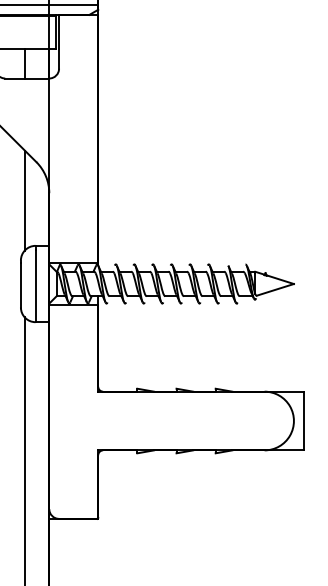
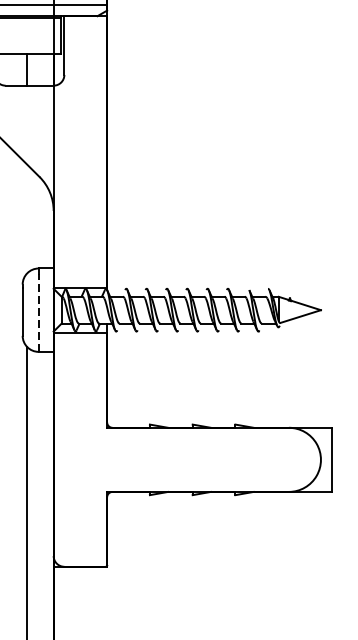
line: (24, 200) -> (26, 218), removed
line: (35, 286) -> (38, 312), solid -> dashed

